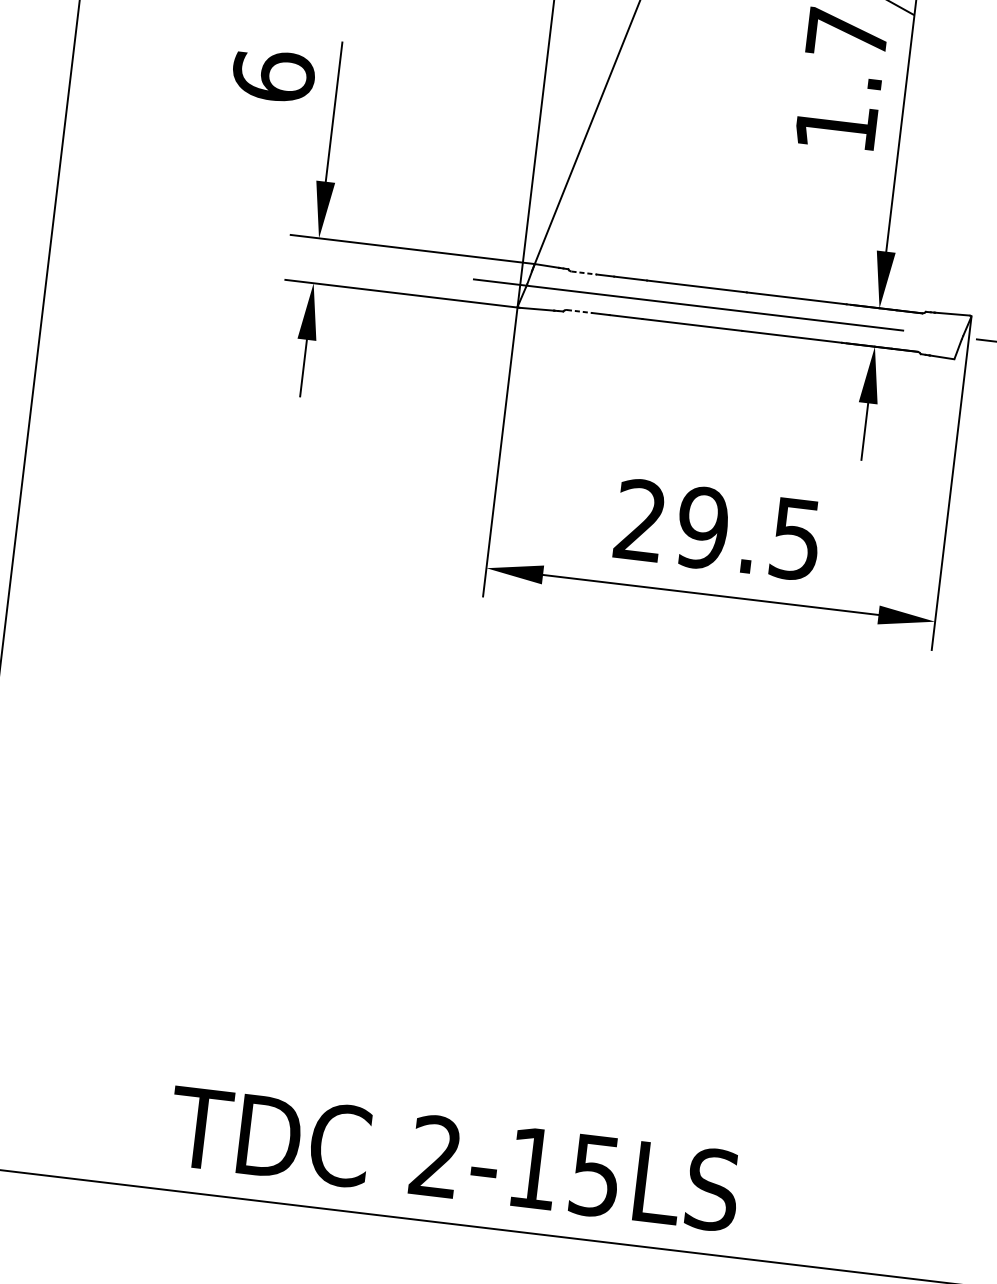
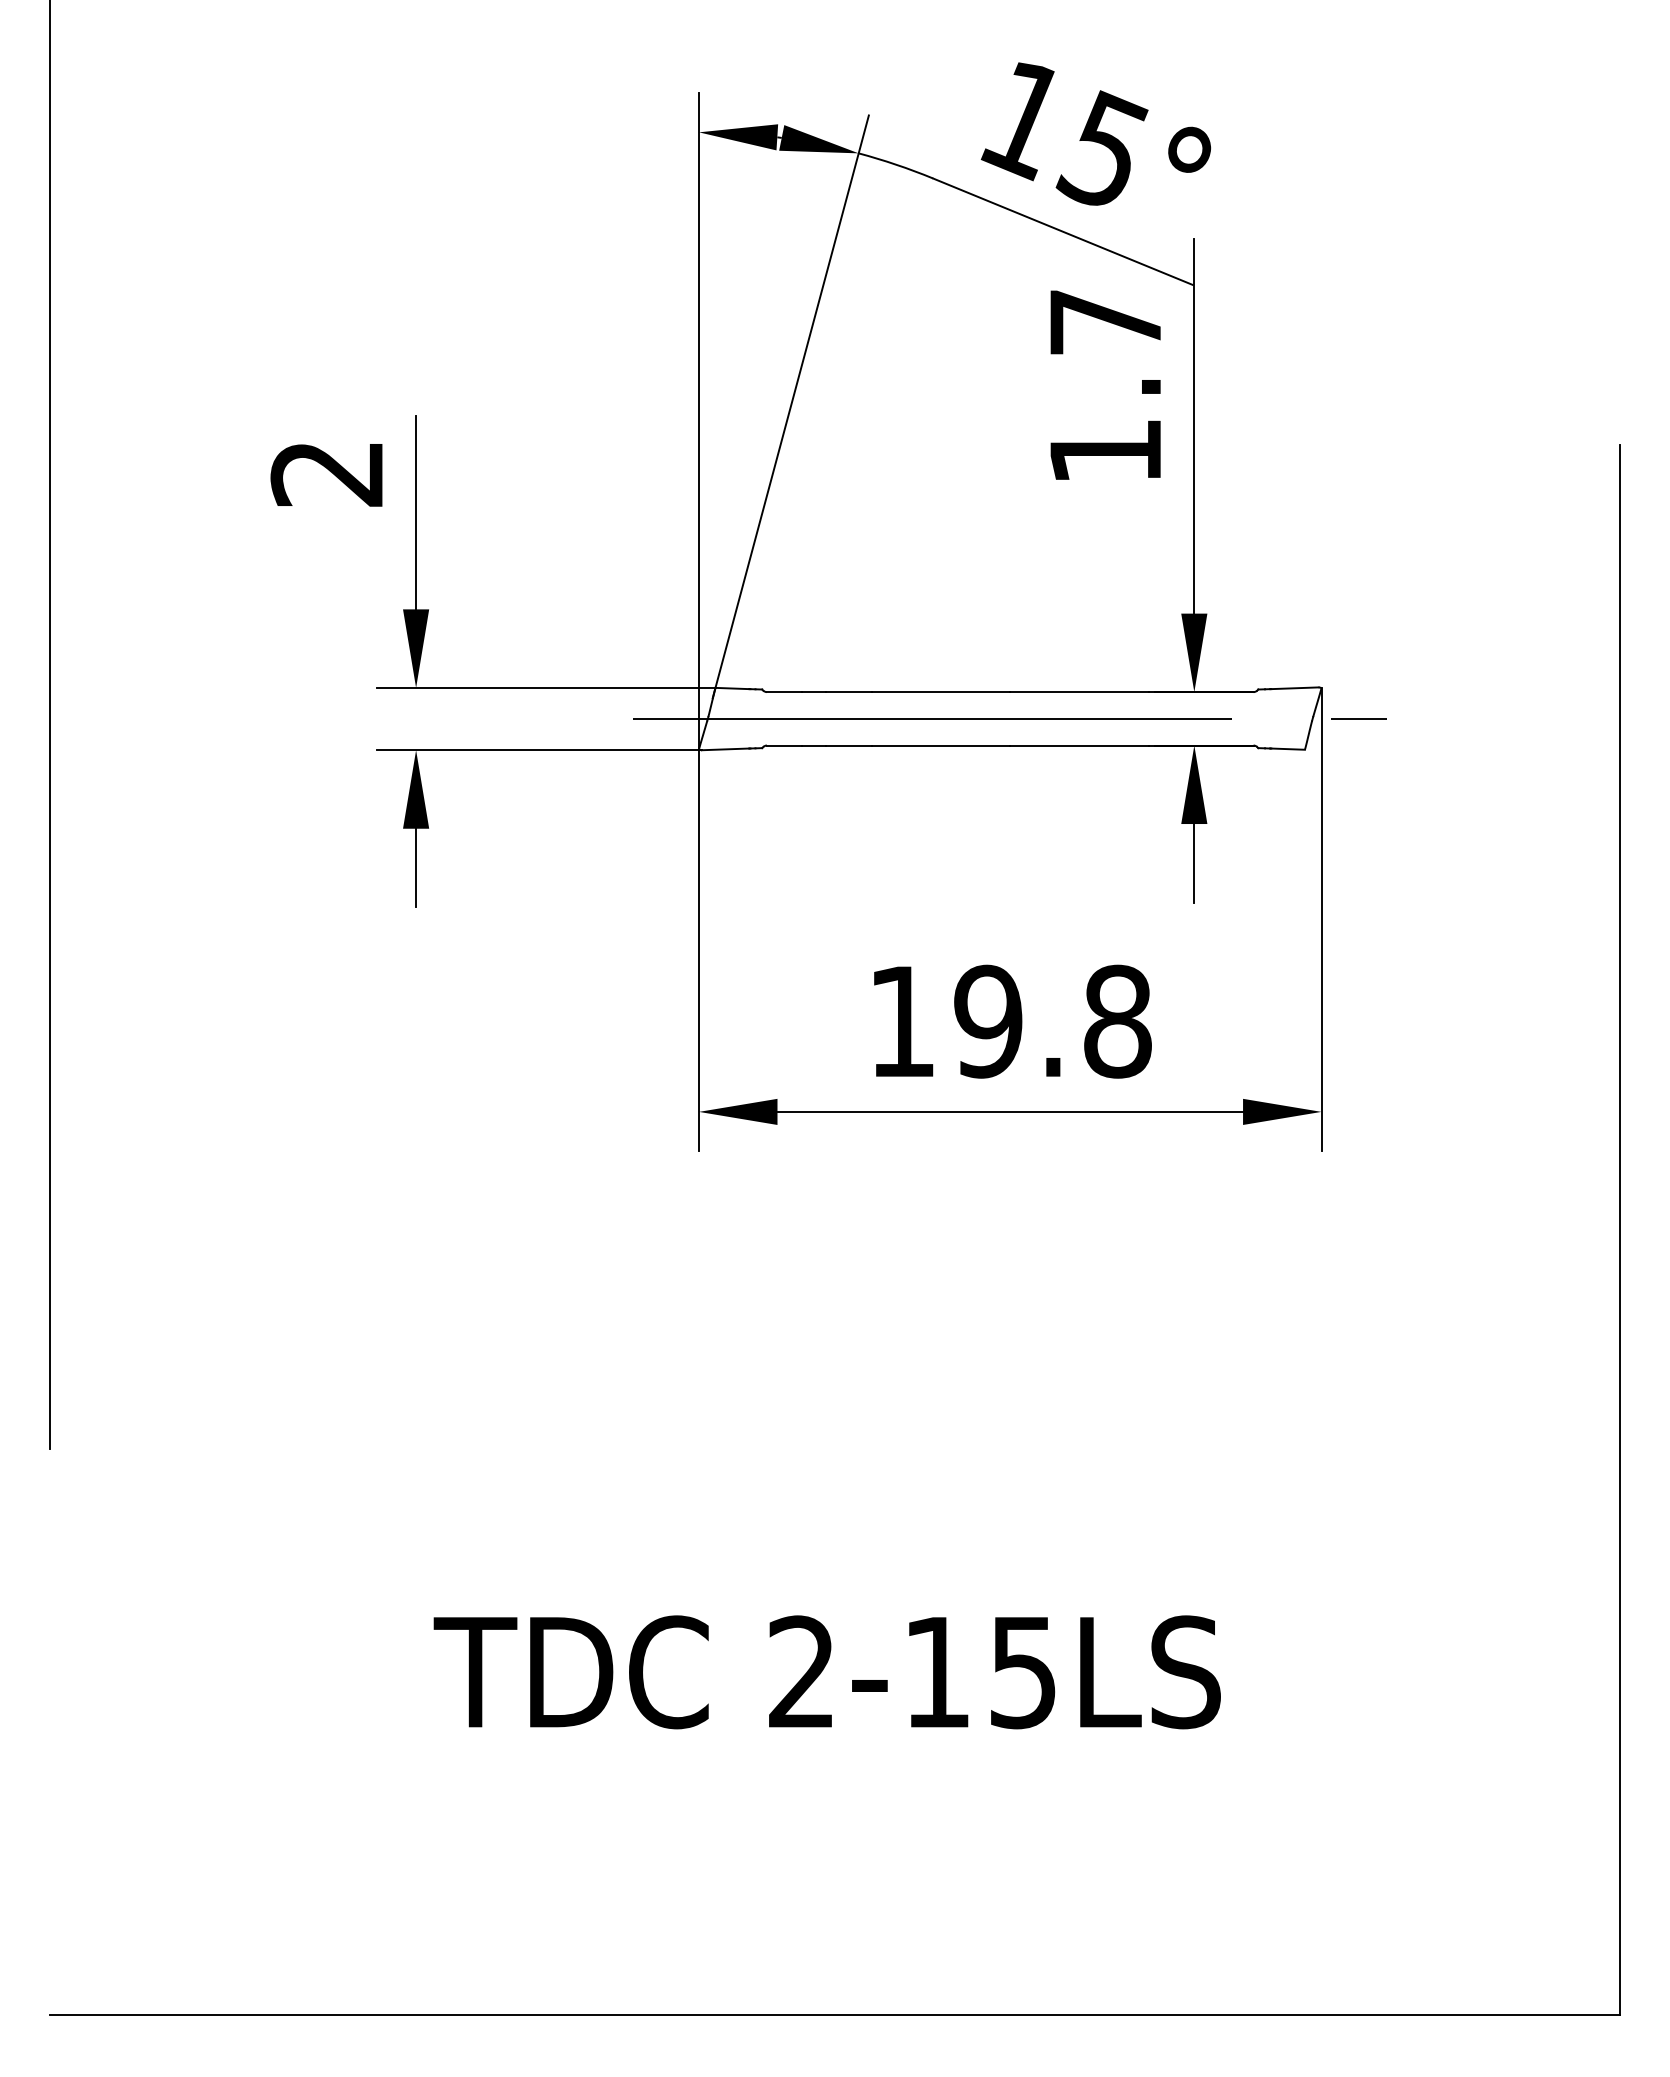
text: (273, 75) -> (327, 472), 6 -> 2
line: (584, 273) -> (784, 692), dashed -> solid
line: (579, 311) -> (784, 745), dashed -> solid
text: (718, 529) -> (1010, 1021), 29.5 -> 19.8
text: (453, 1158) -> (826, 1672), moved

